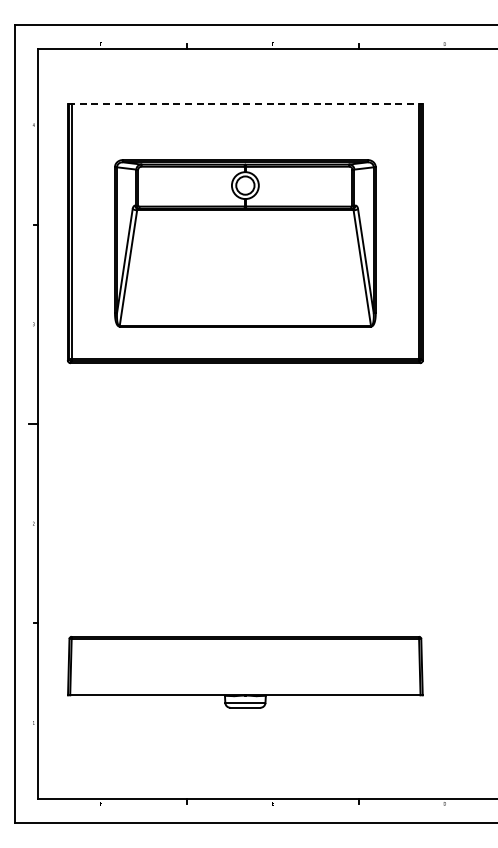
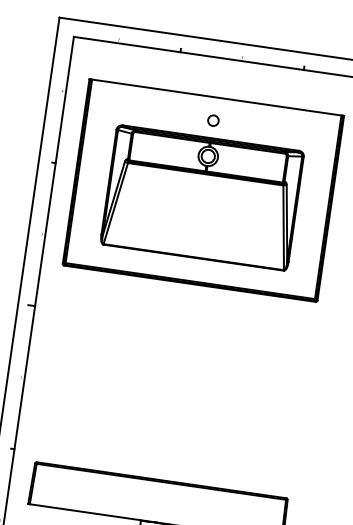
line: (245, 103) -> (216, 97), dashed -> solid
circle: (245, 135) -> (213, 120), added

